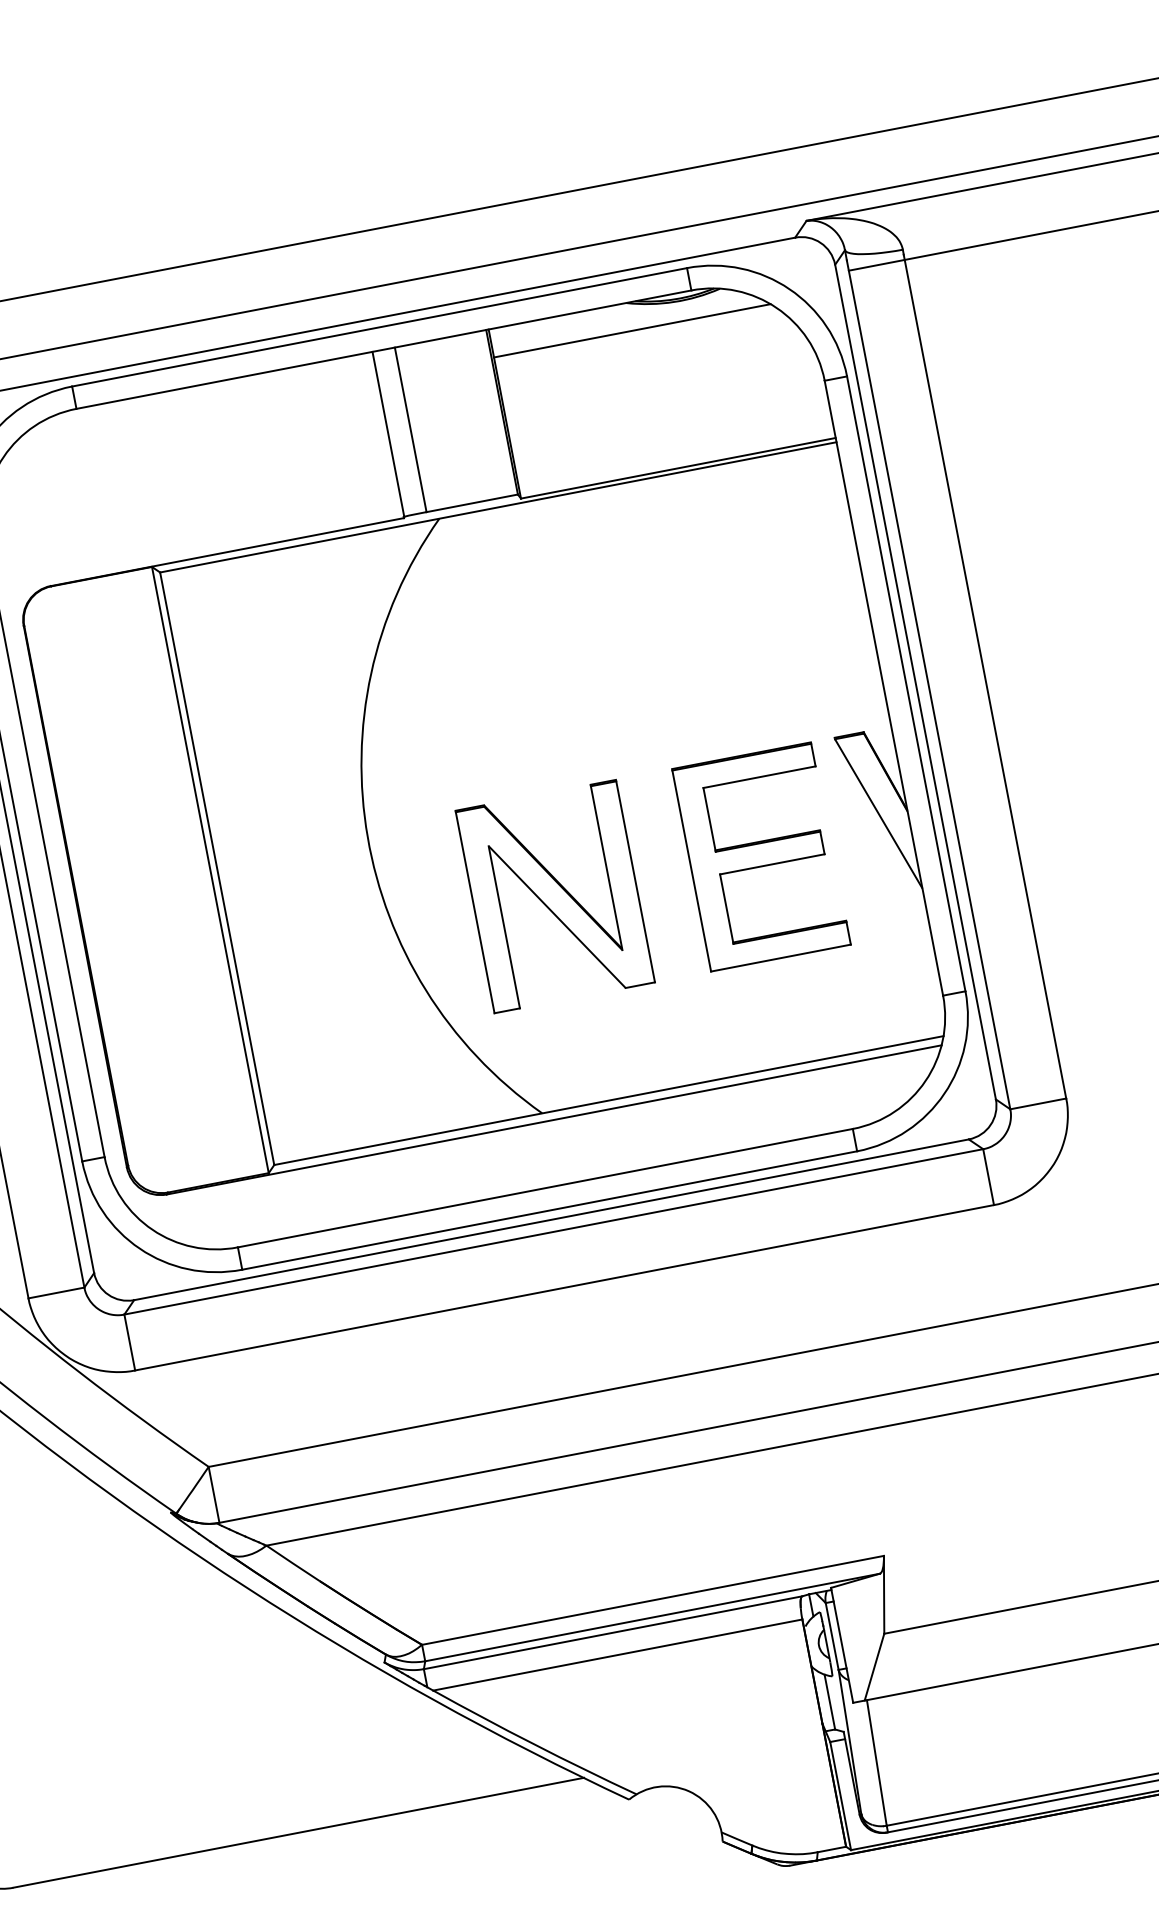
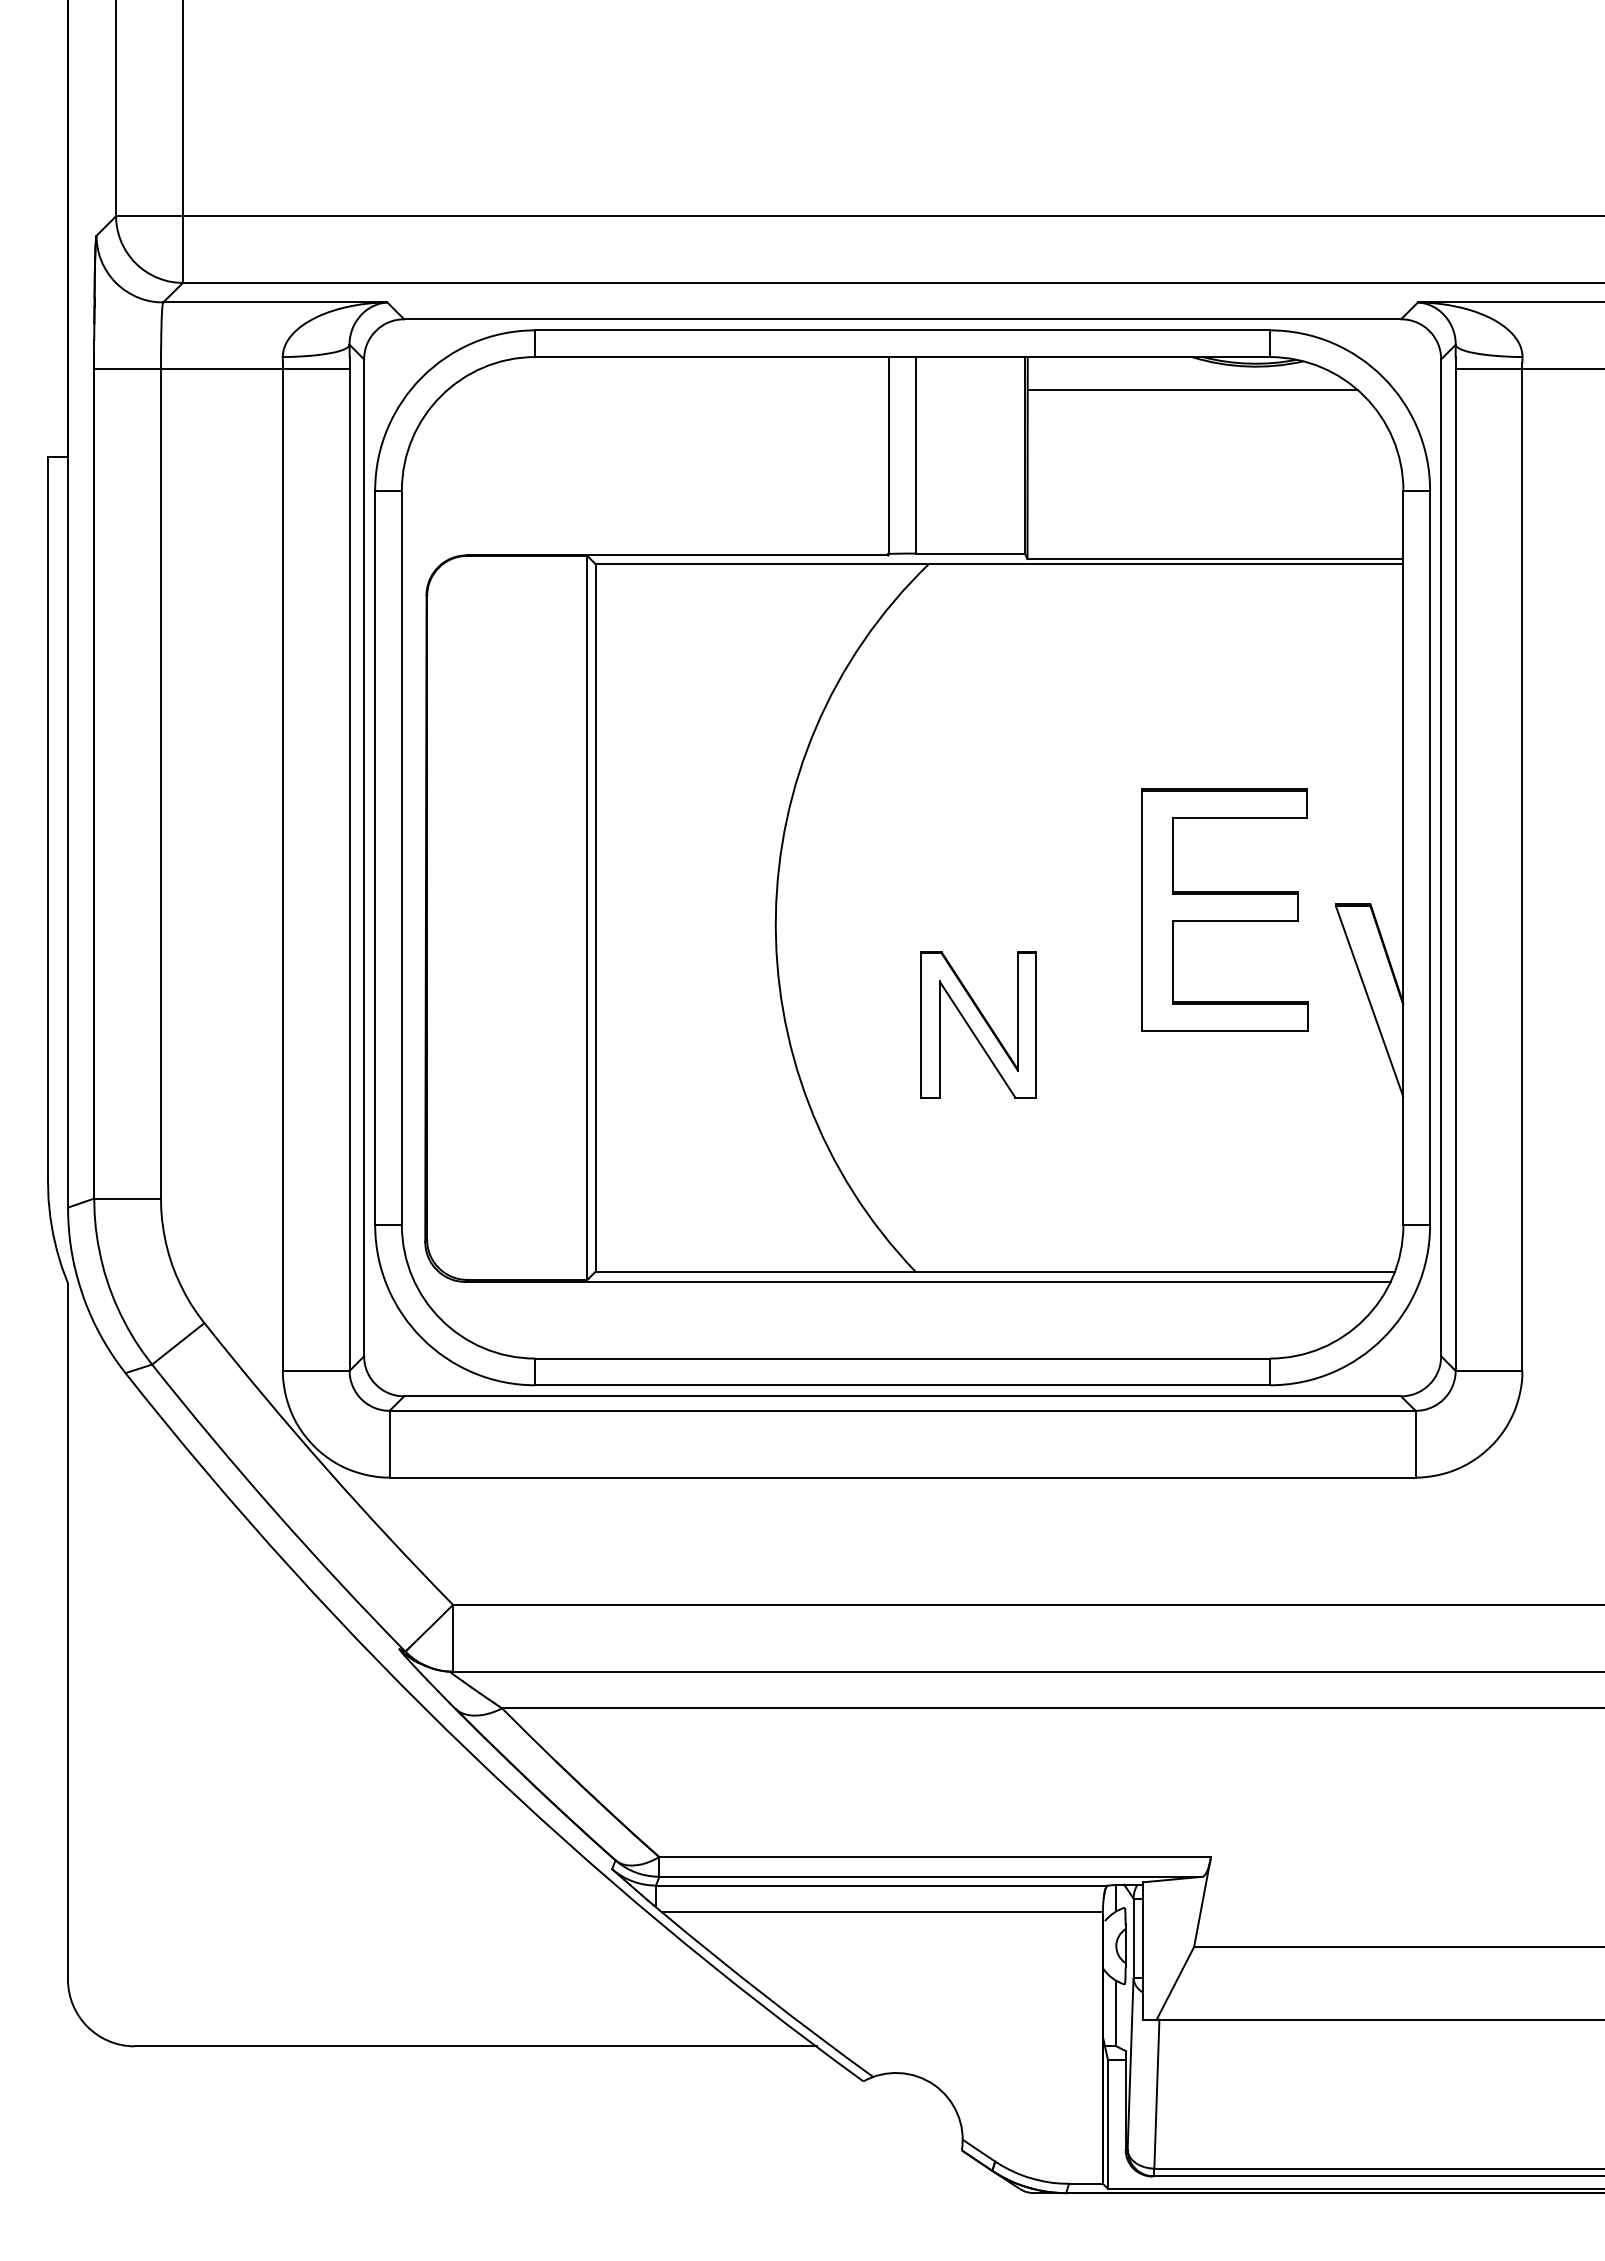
part: (760, 856) -> (1224, 909), moved
part: (555, 896) -> (978, 1024), size x0.6

